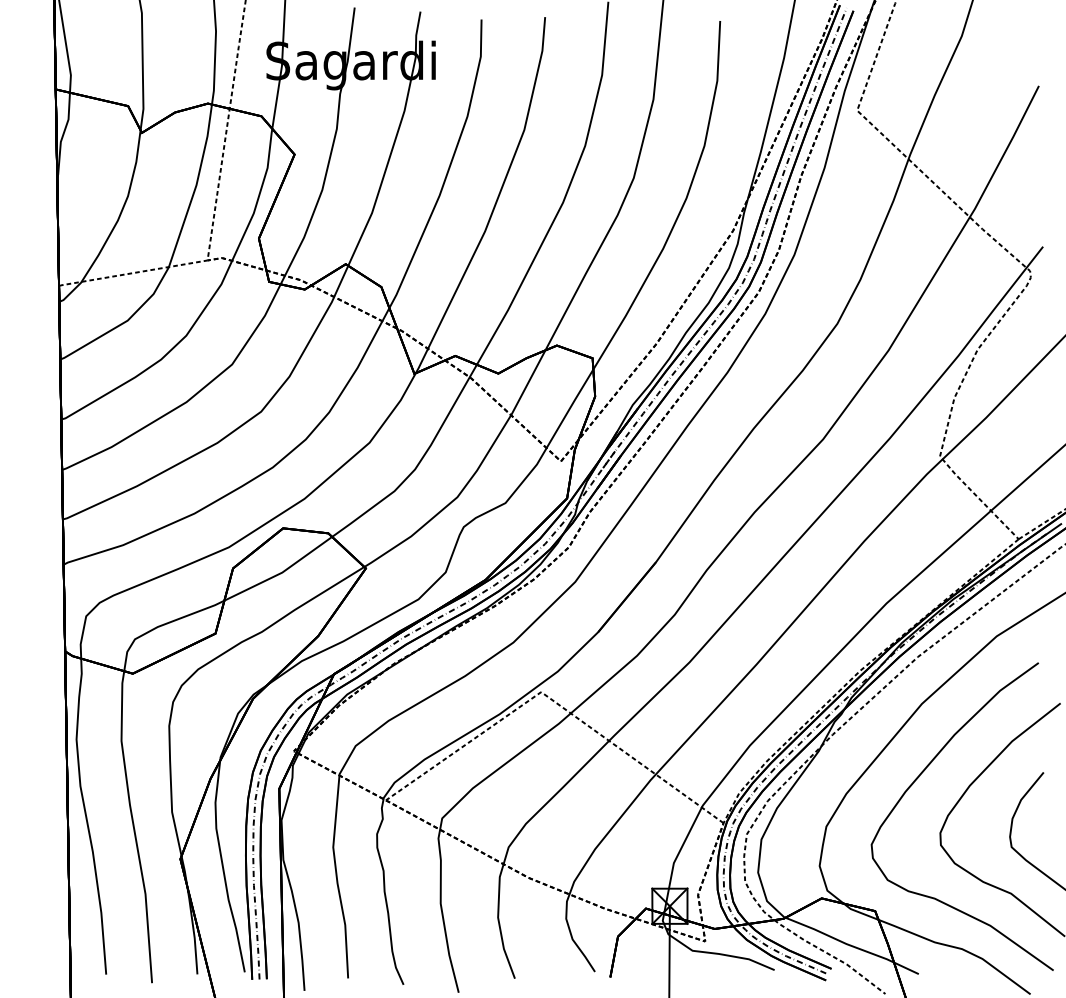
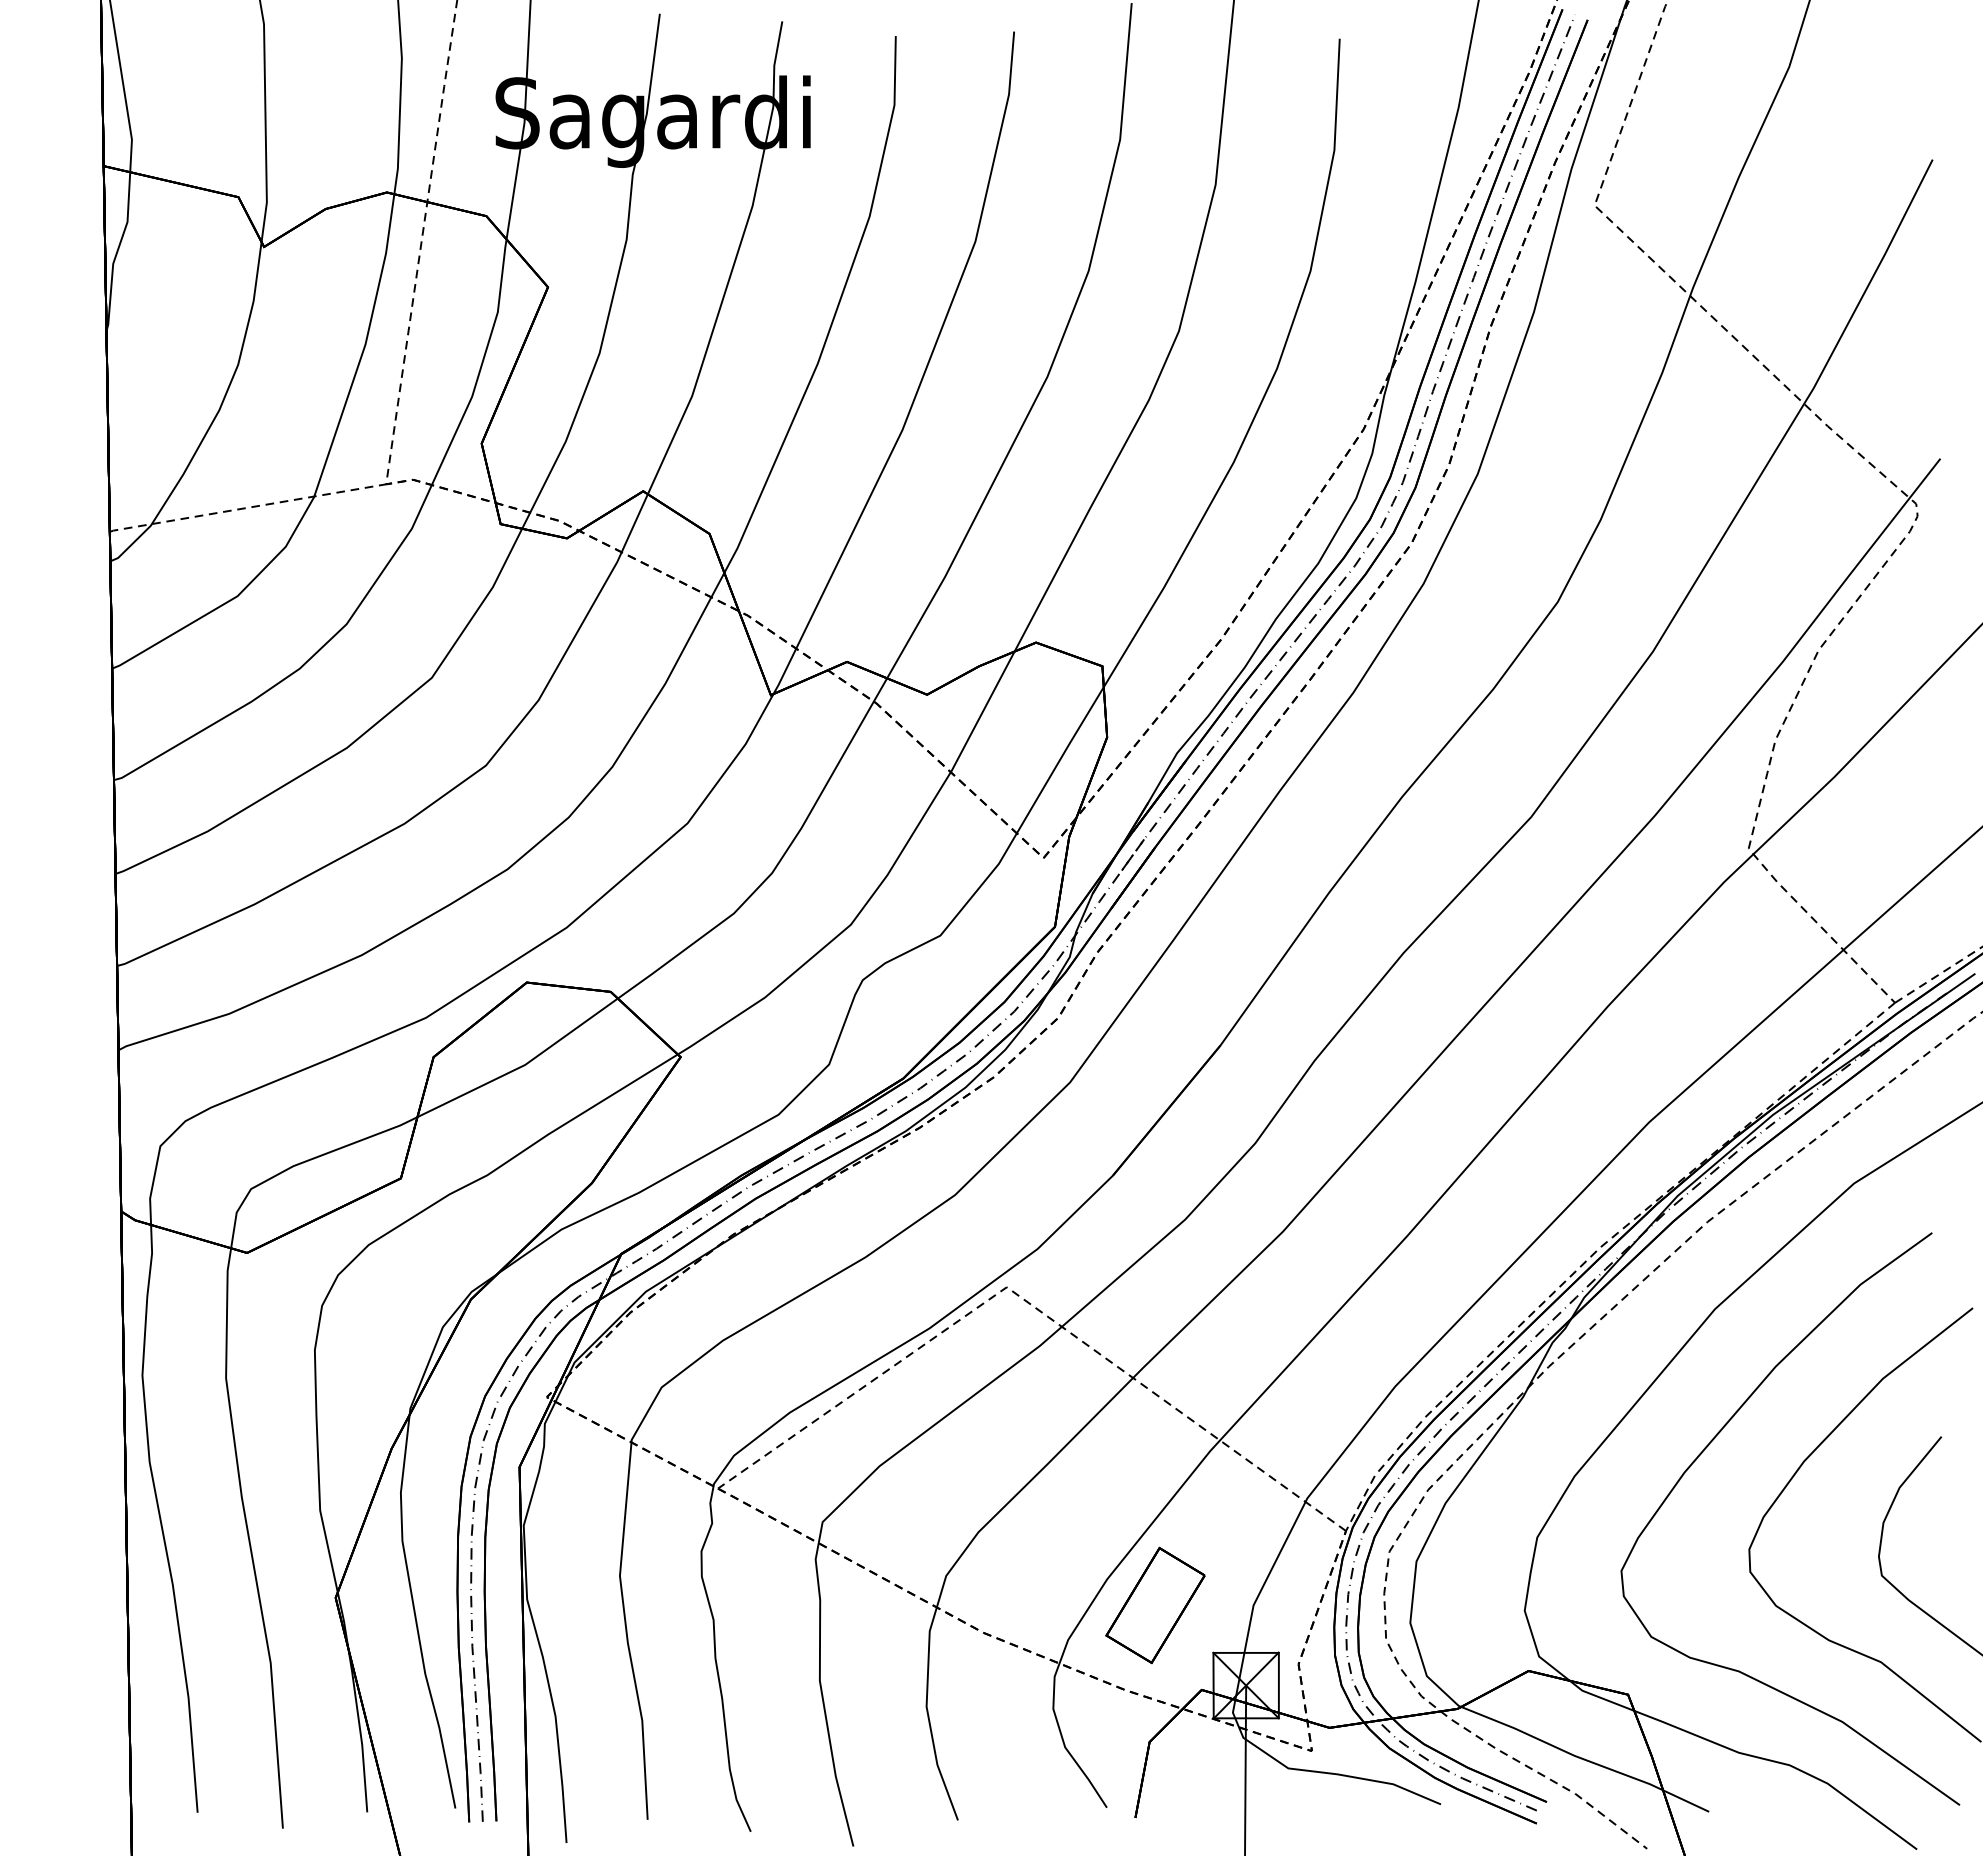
part: (620, 863) -> (1154, 1606), added

